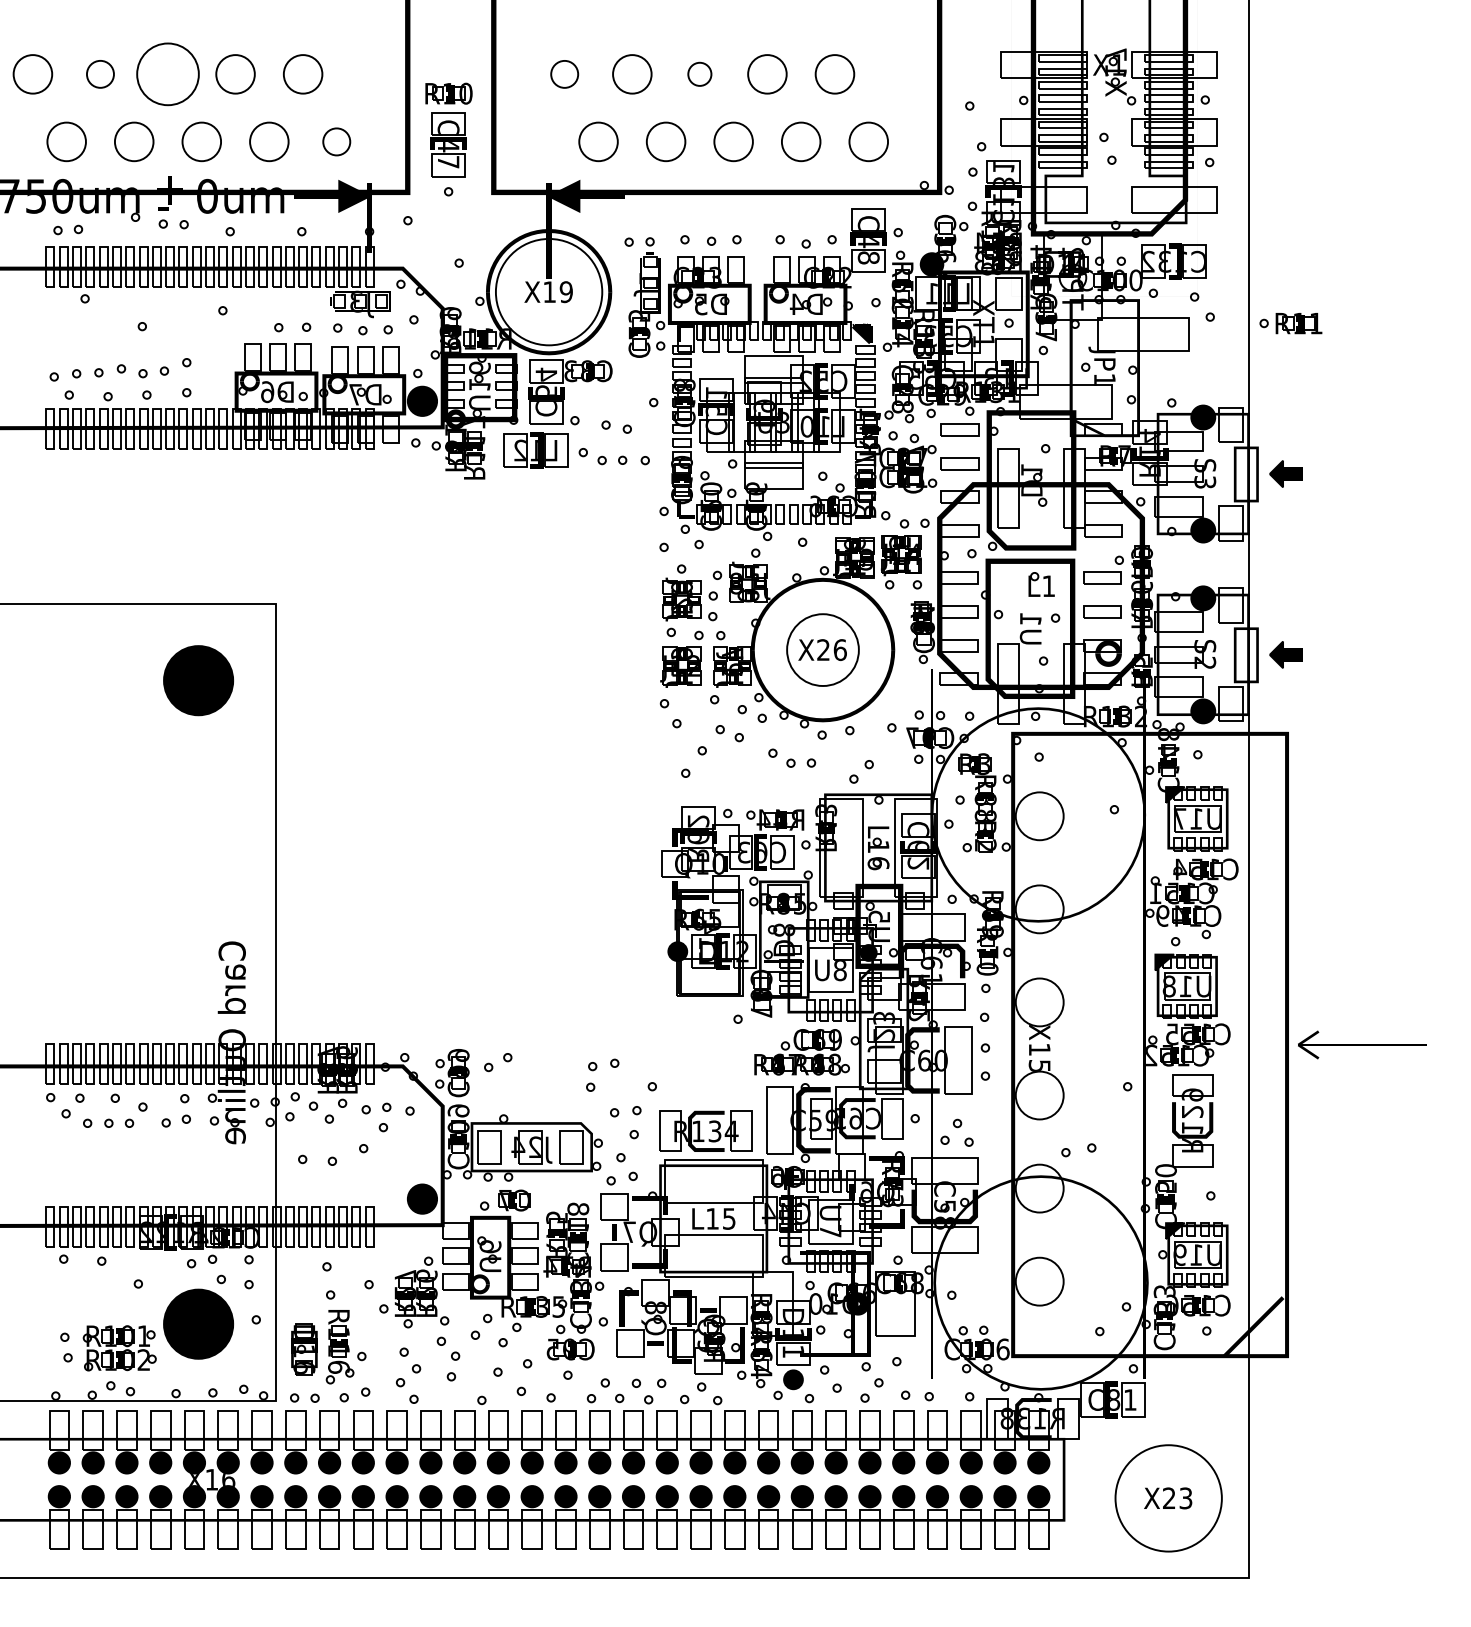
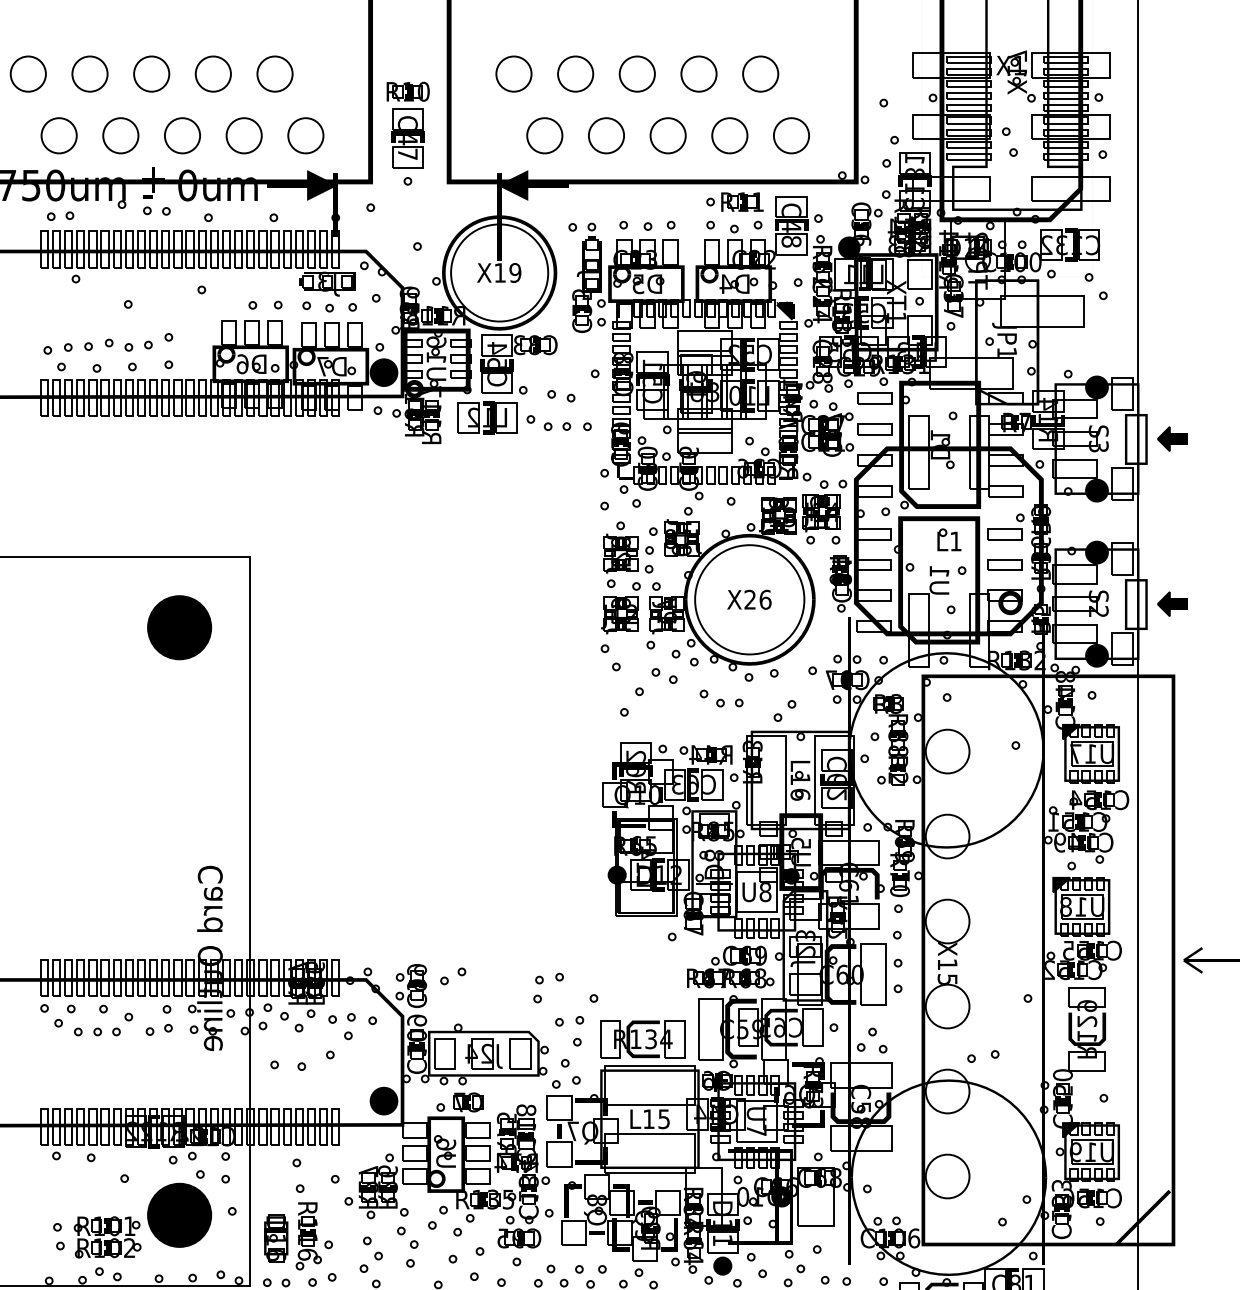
circle: (100, 74) -> (90, 74), size x1.43
circle: (167, 74) -> (151, 74), size x0.62
circle: (564, 74) -> (513, 74), size x1.43
circle: (699, 74) -> (636, 74), size x1.67
circle: (336, 141) -> (305, 135), size x1.43
part: (1290, 323) -> (734, 202), moved
circle: (822, 649) -> (749, 599), size x1.67

